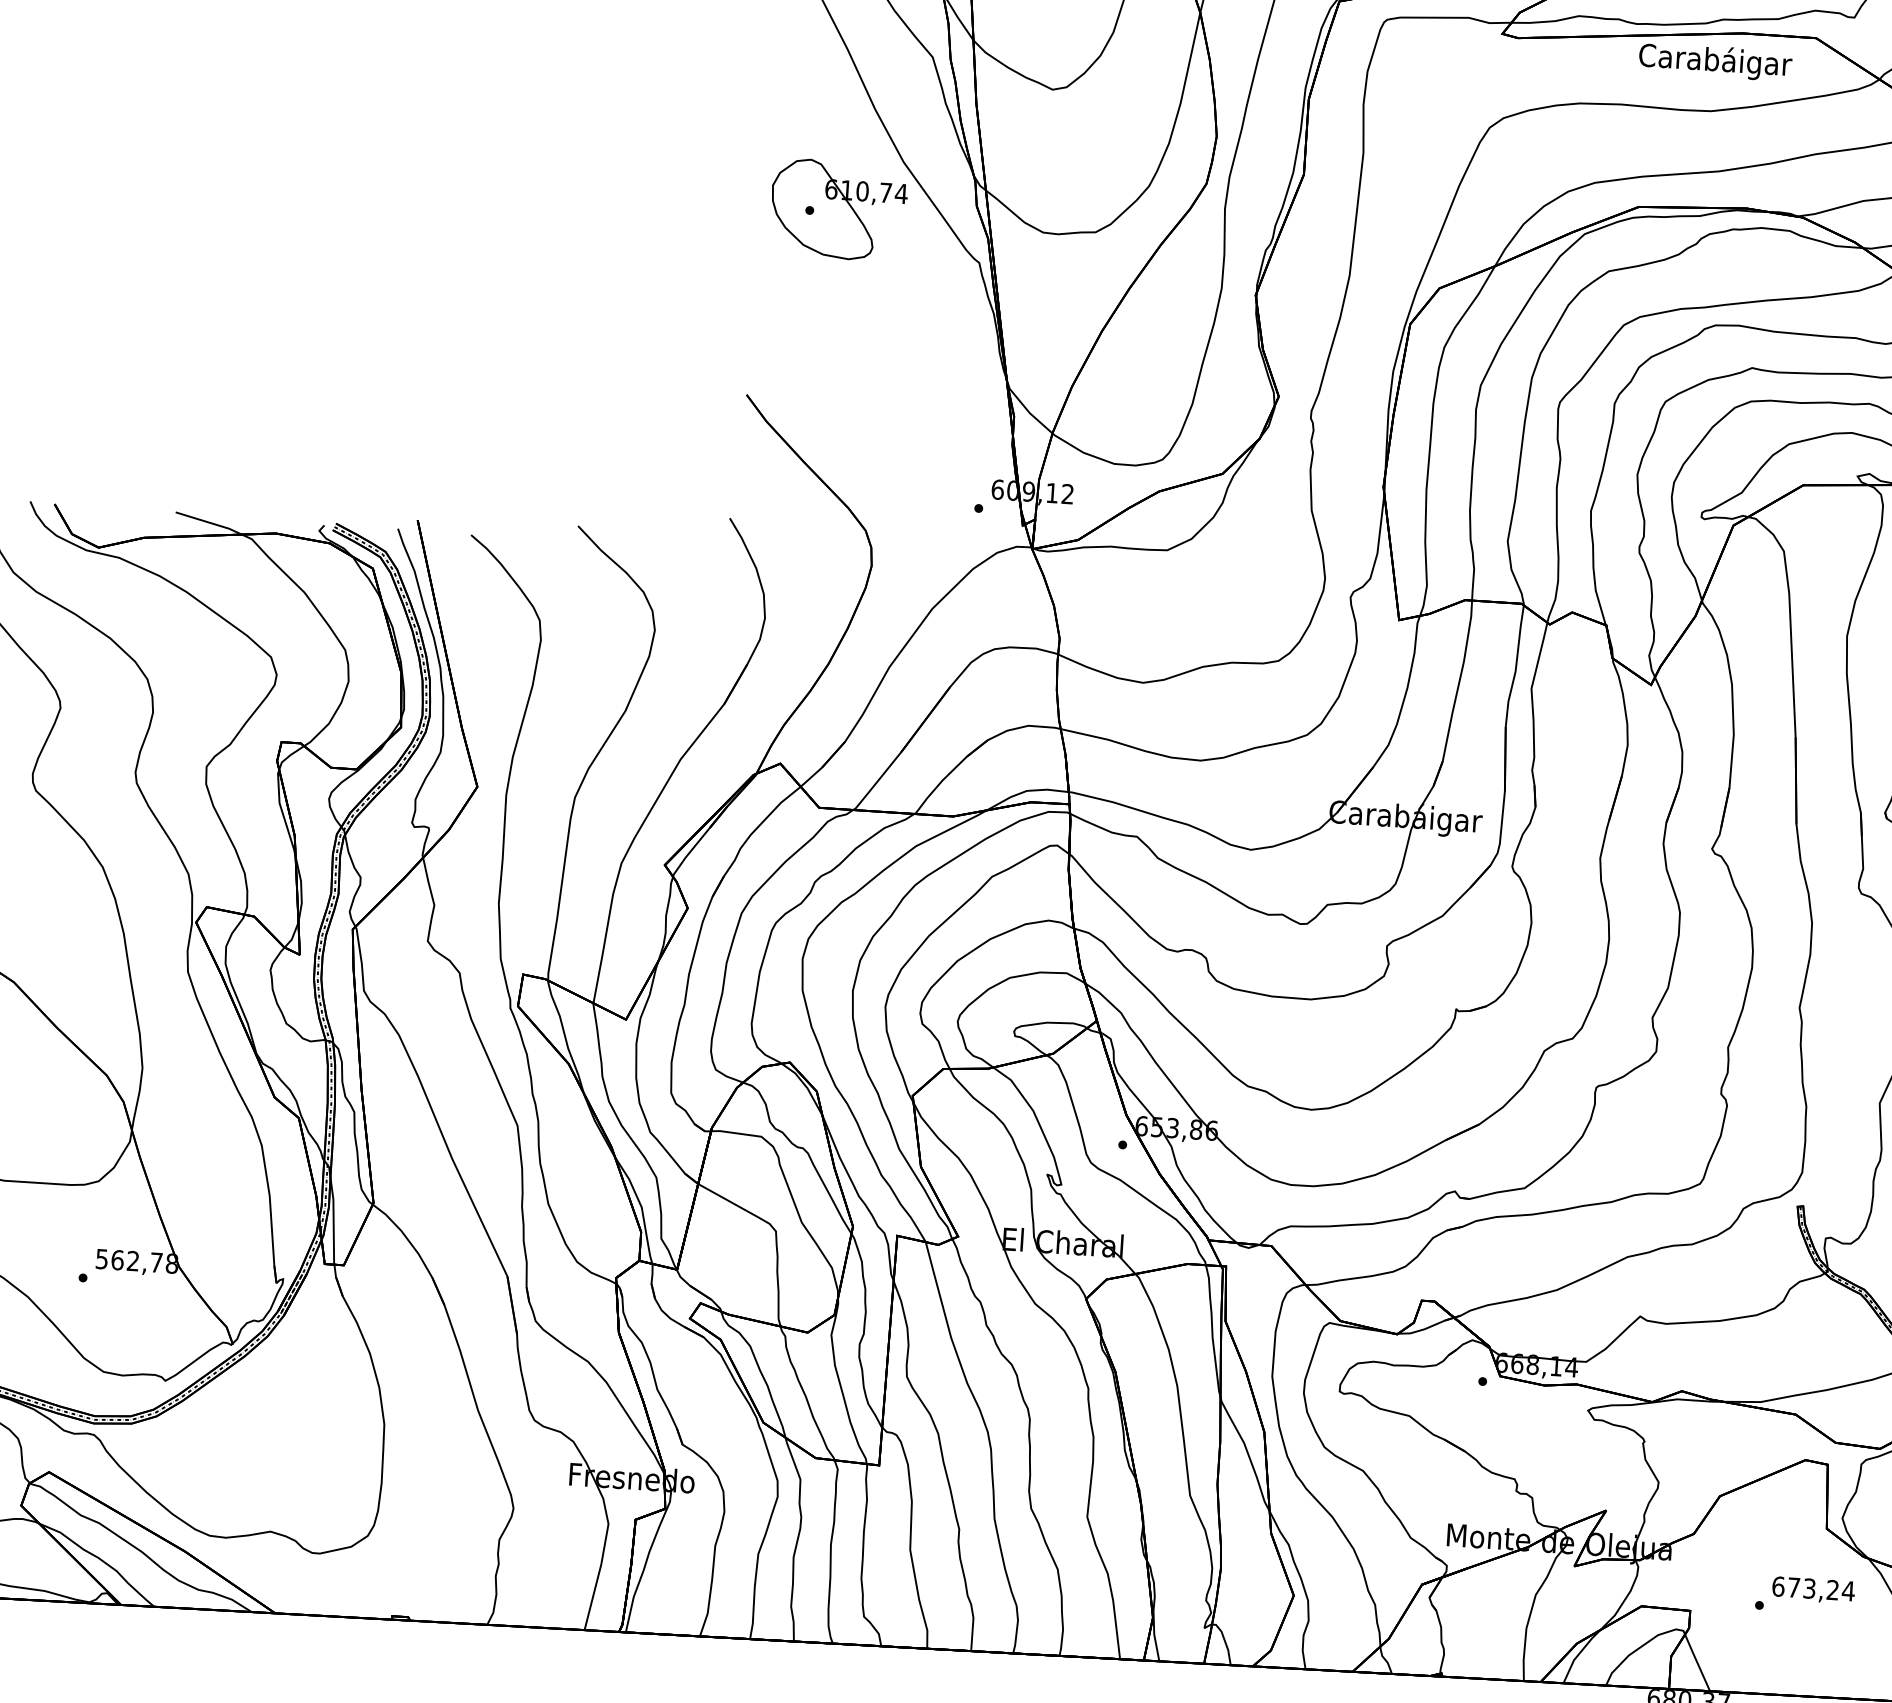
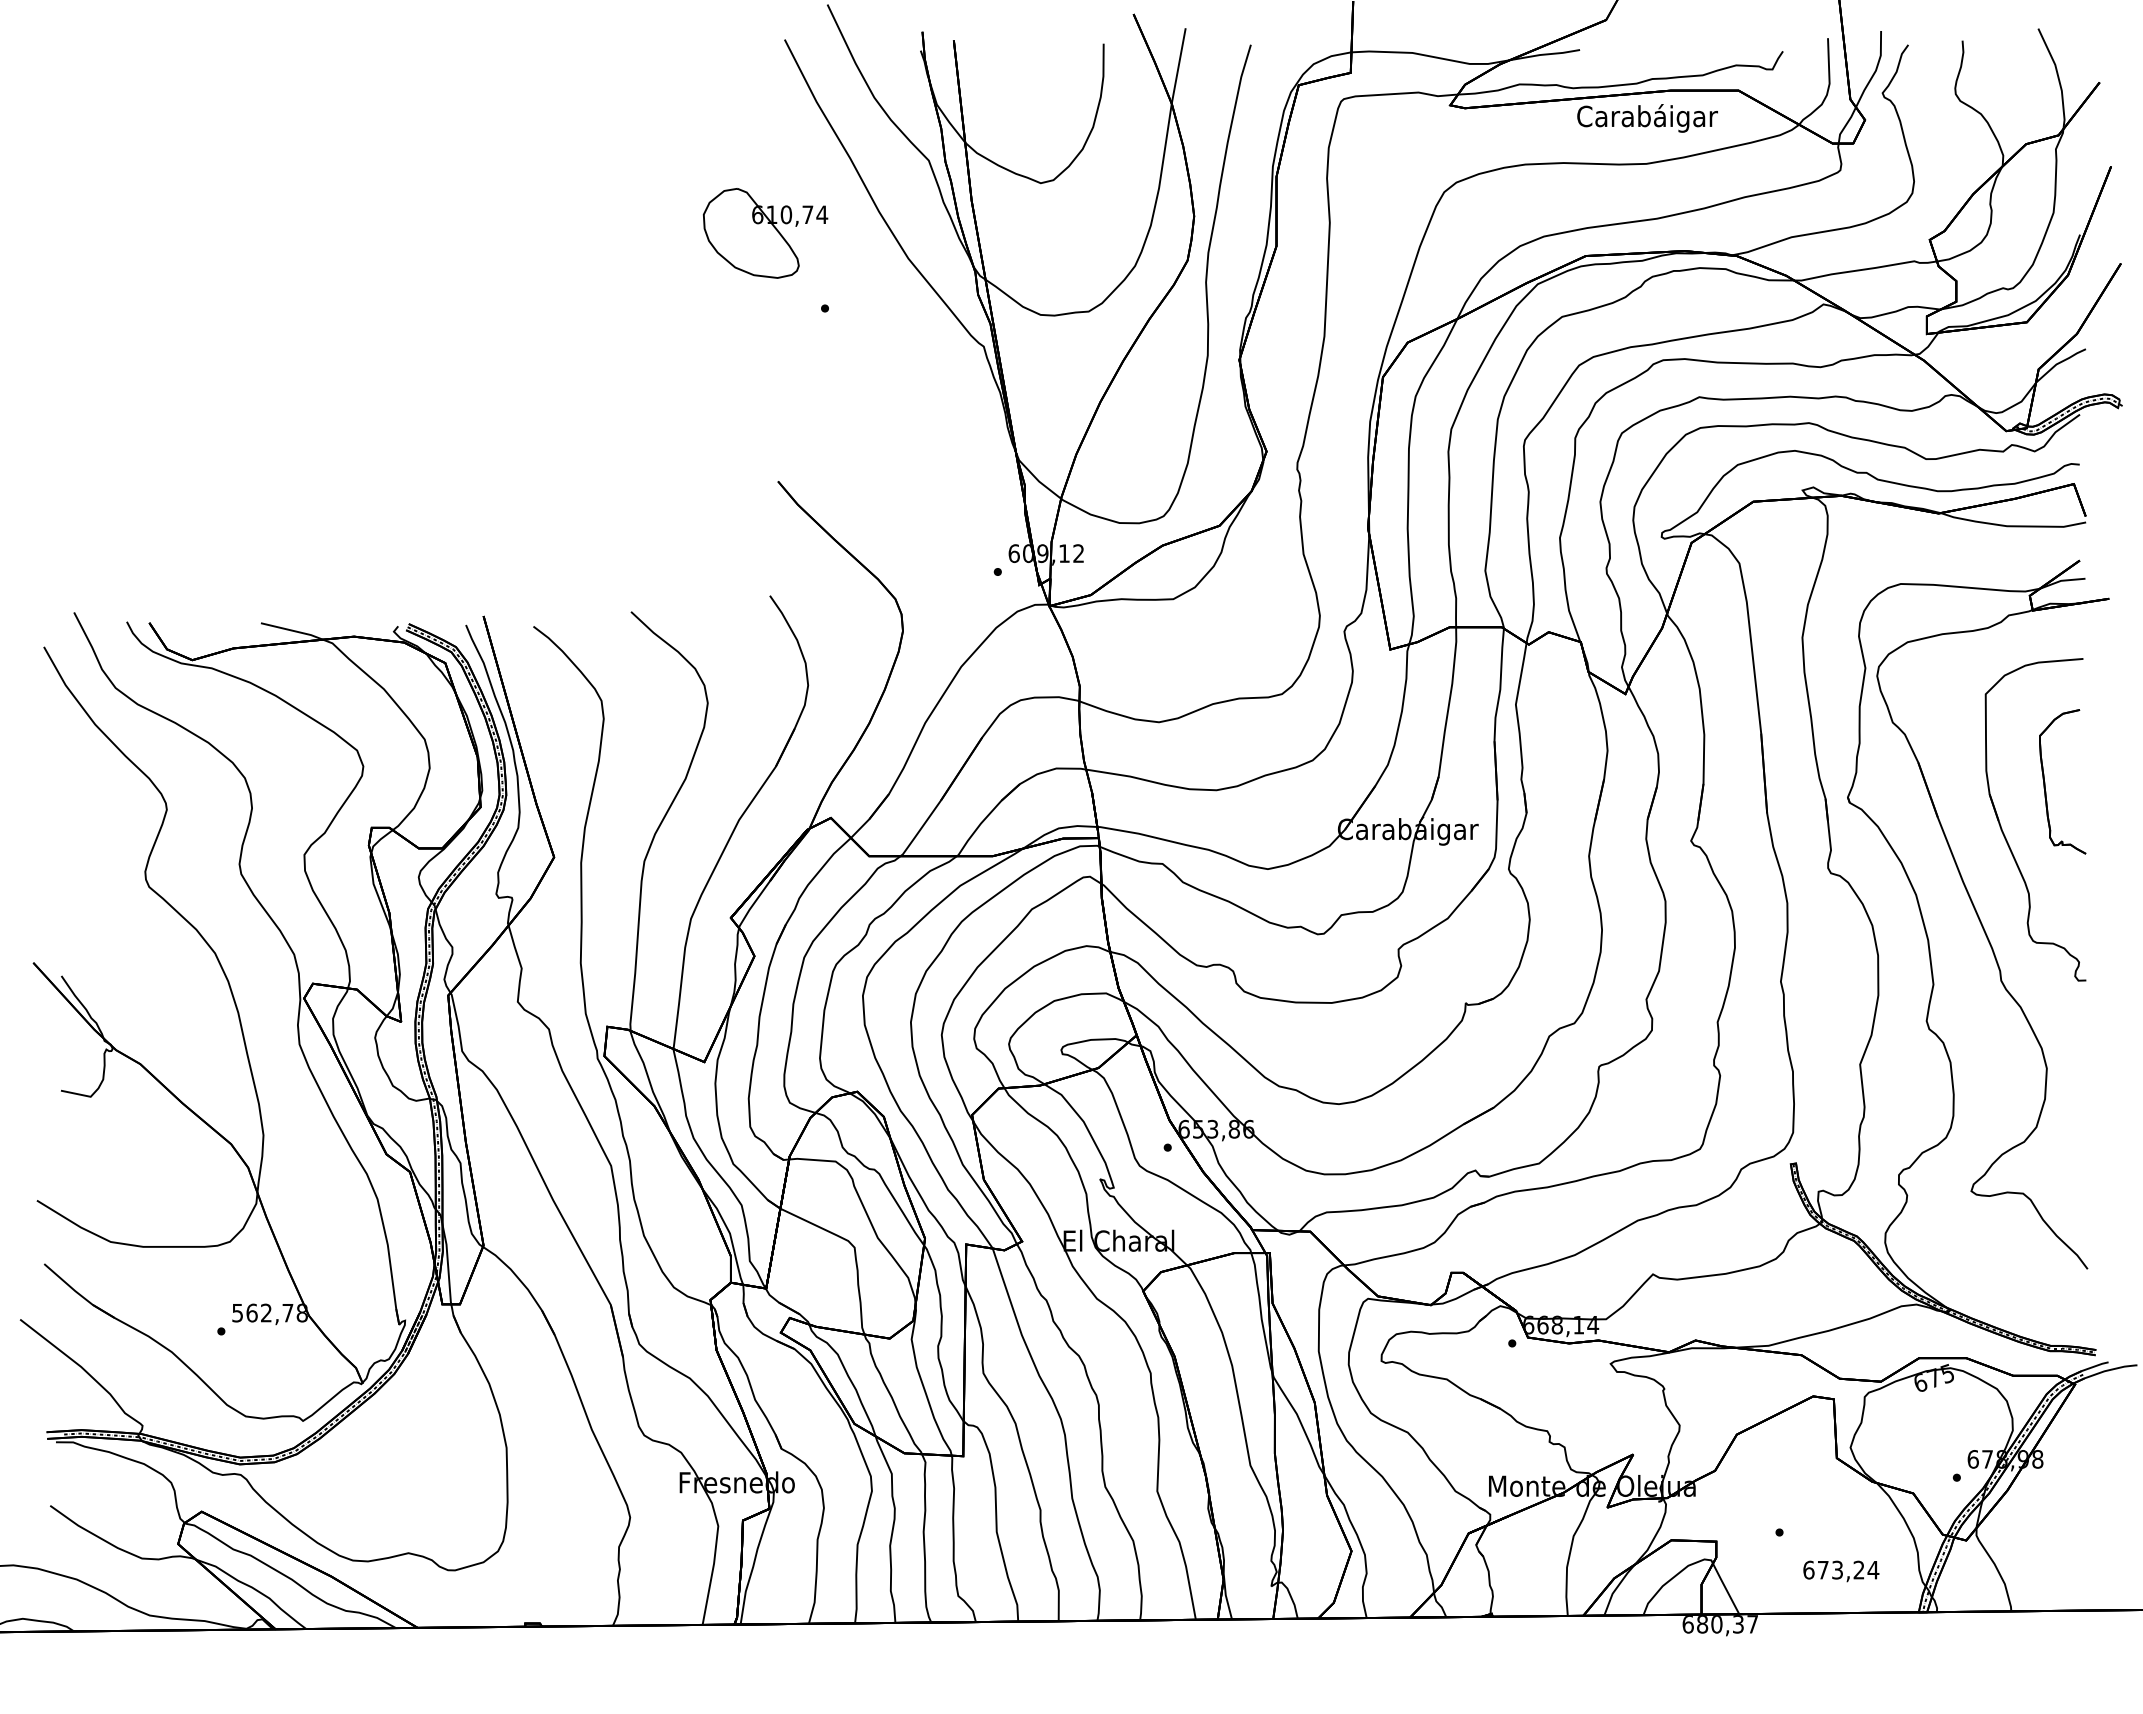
part: (838, 210) -> (765, 233), moved
text: (1813, 1590) -> (1841, 1571), moved

